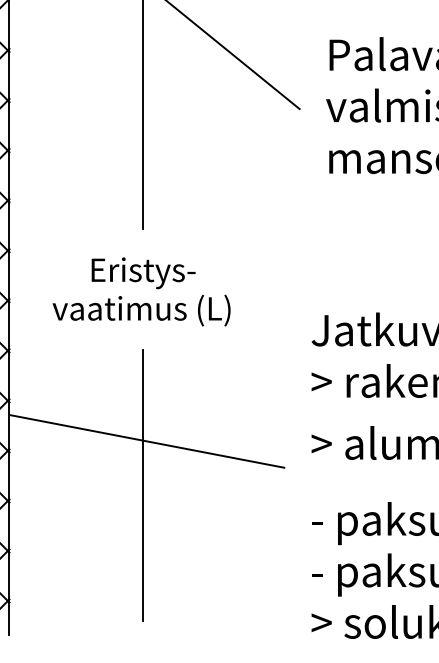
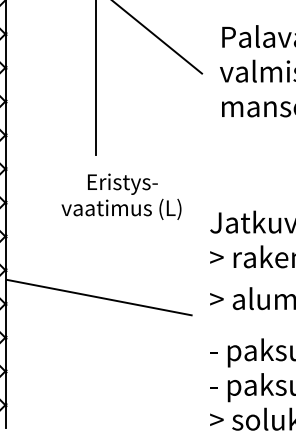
text: (141, 291) -> (121, 196), moved
line: (143, 484) -> (96, 326), removed

